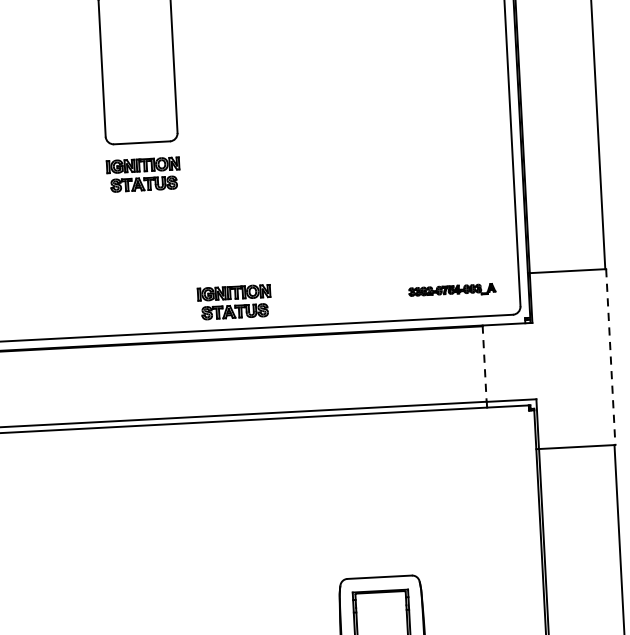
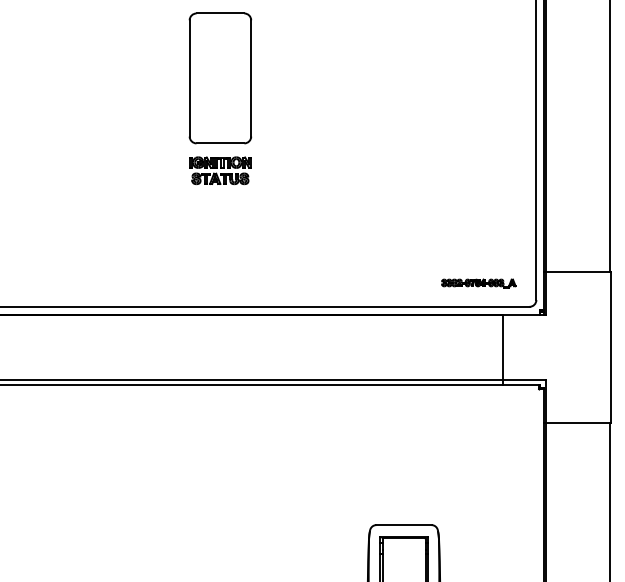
part: (234, 302) -> (292, 283), removed
line: (611, 357) -> (611, 347), dashed -> solid
line: (484, 363) -> (503, 347), dashed -> solid

